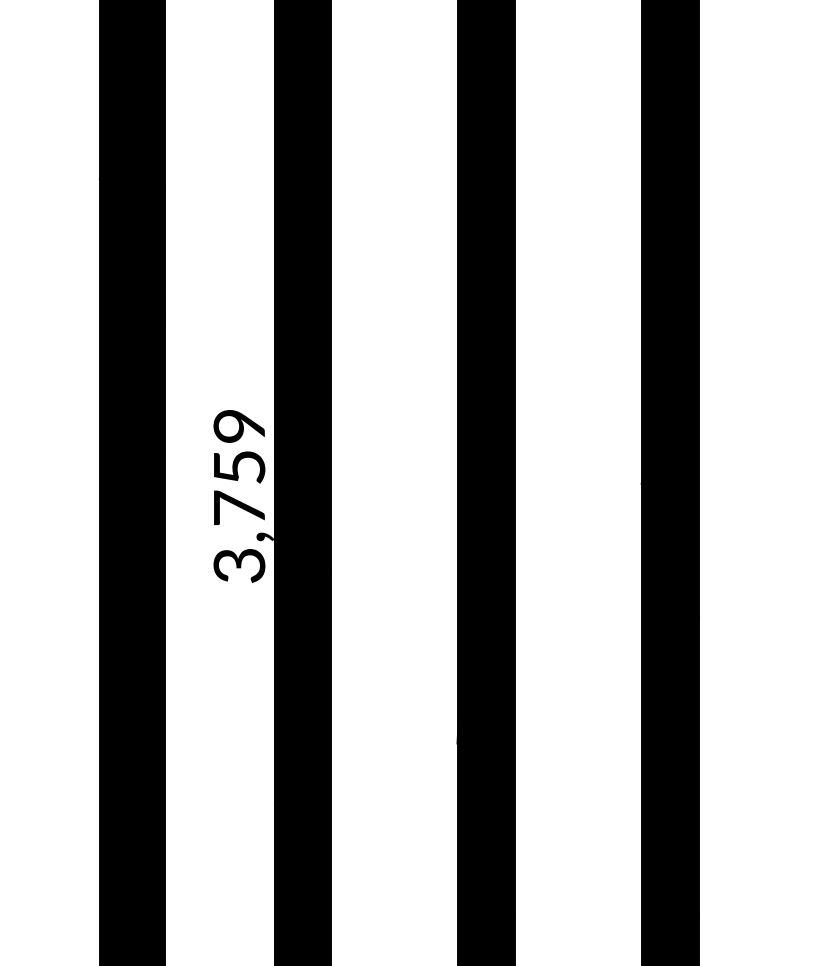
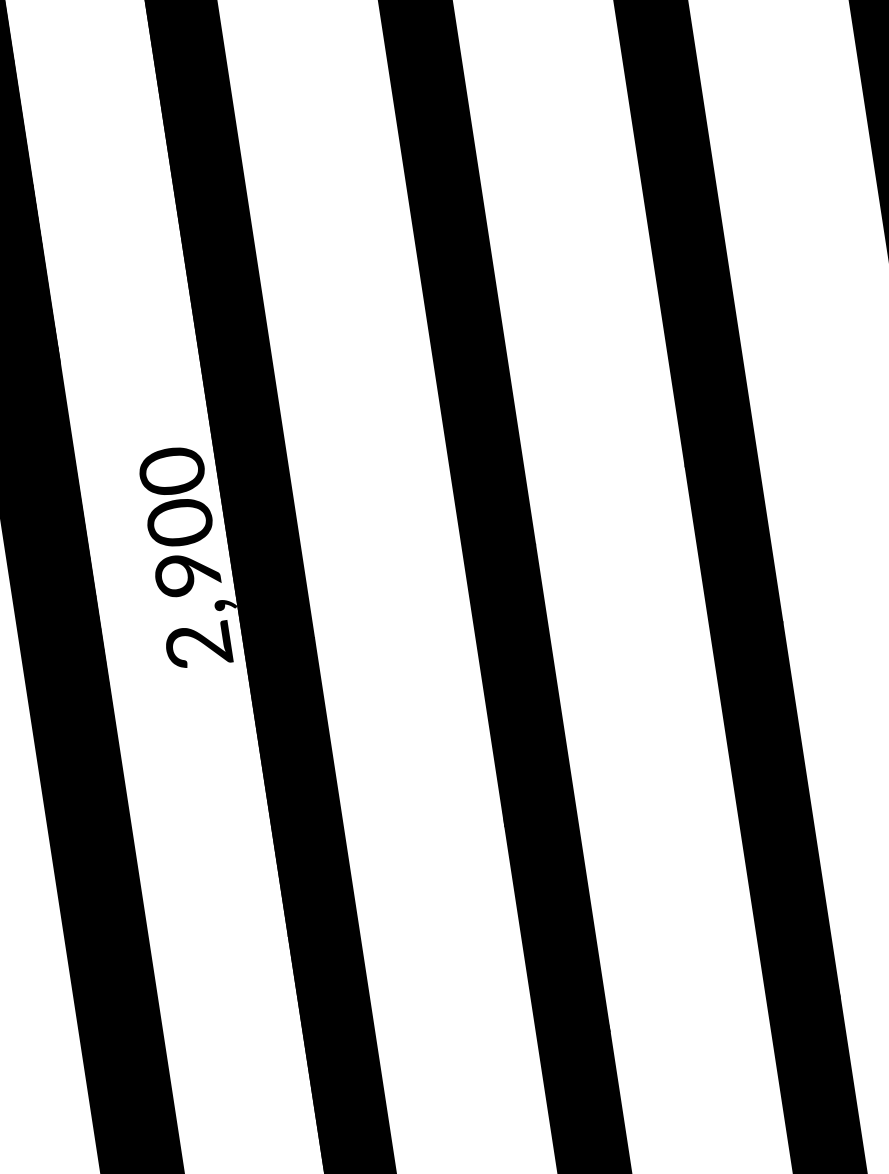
text: (239, 494) -> (185, 556), 3,759 -> 2,900

